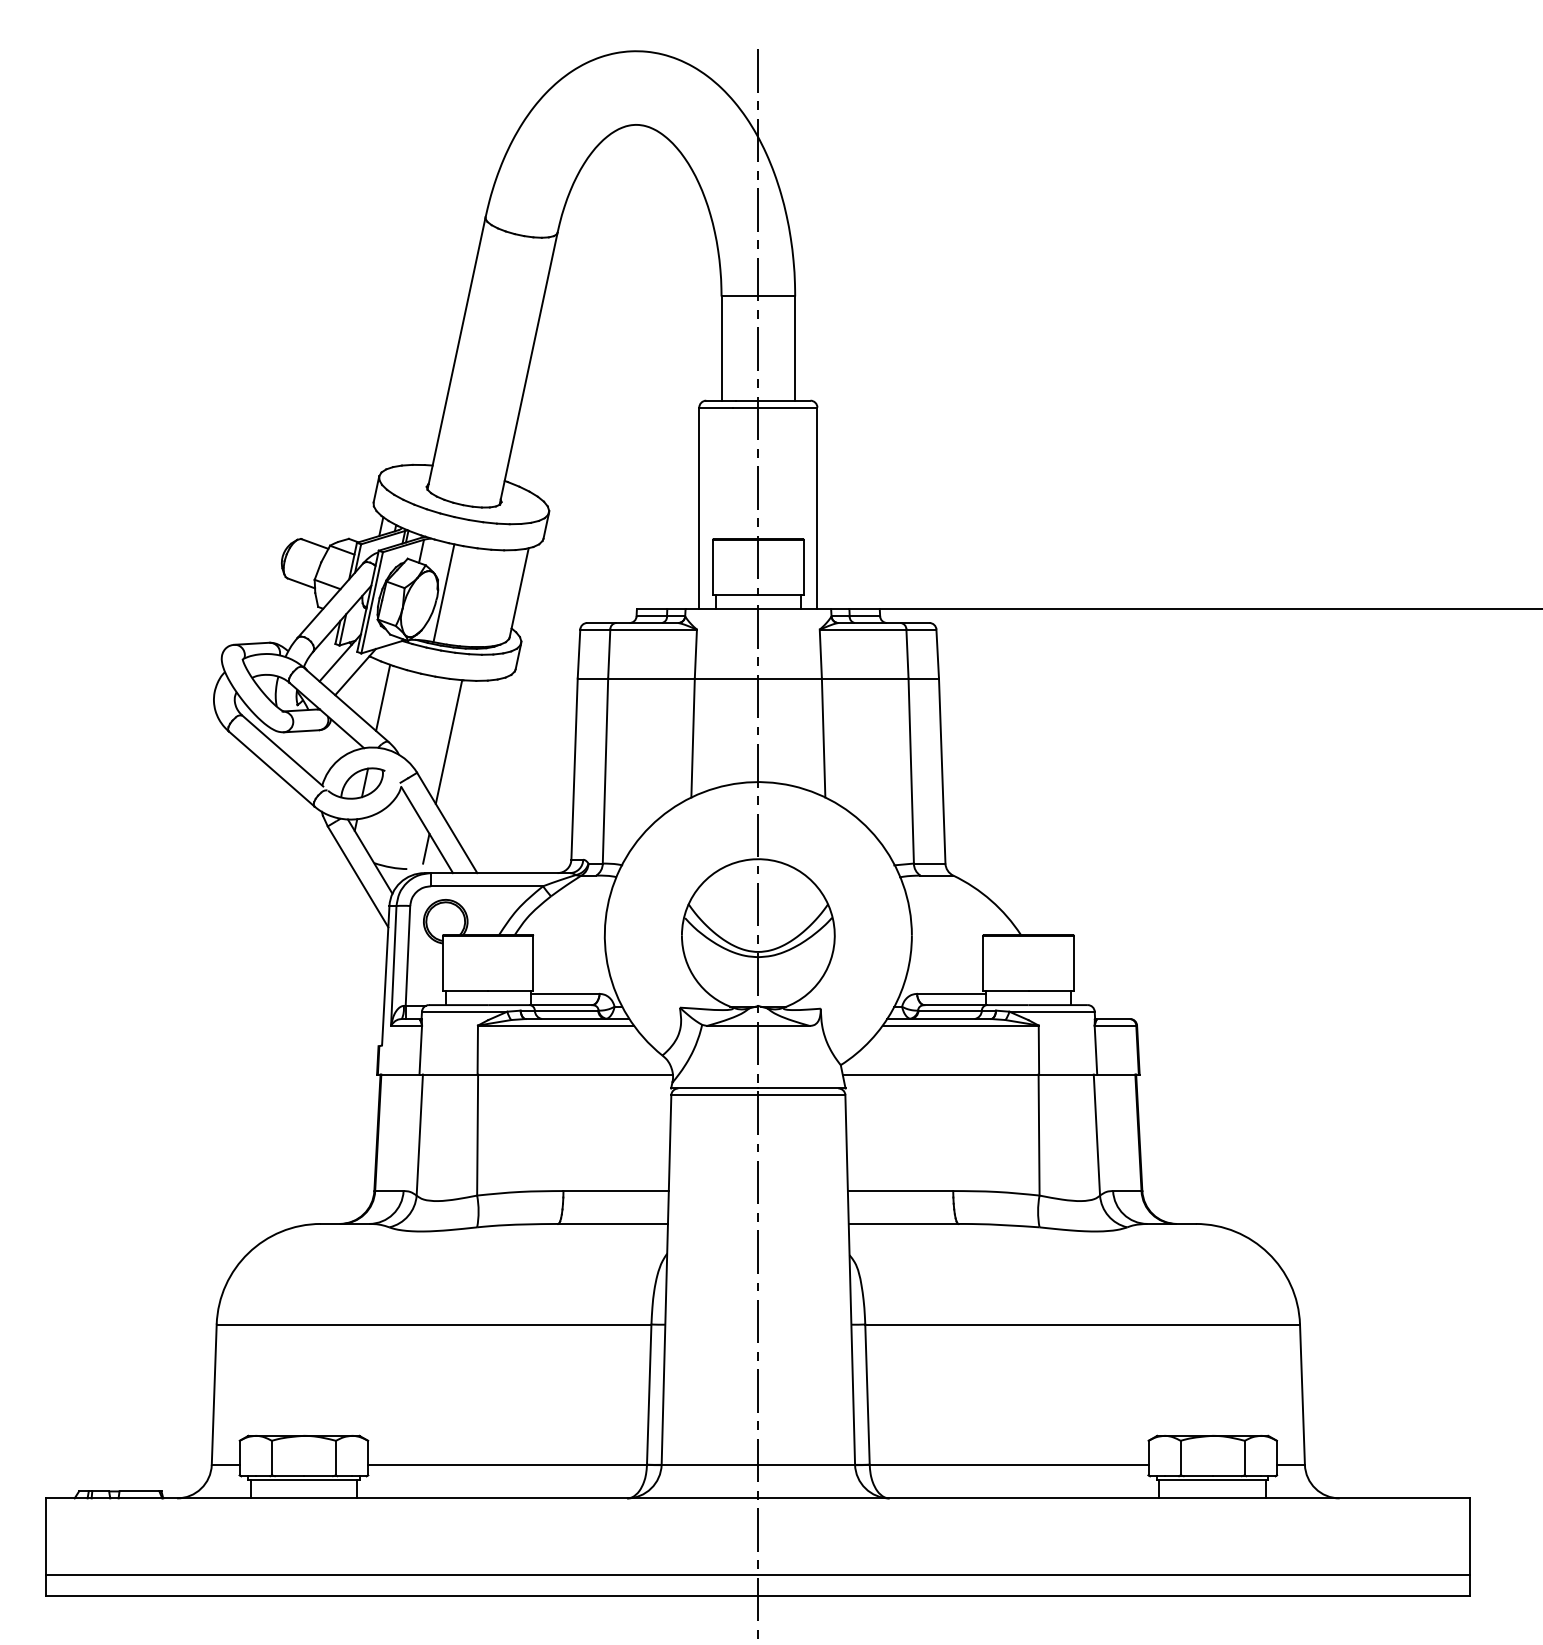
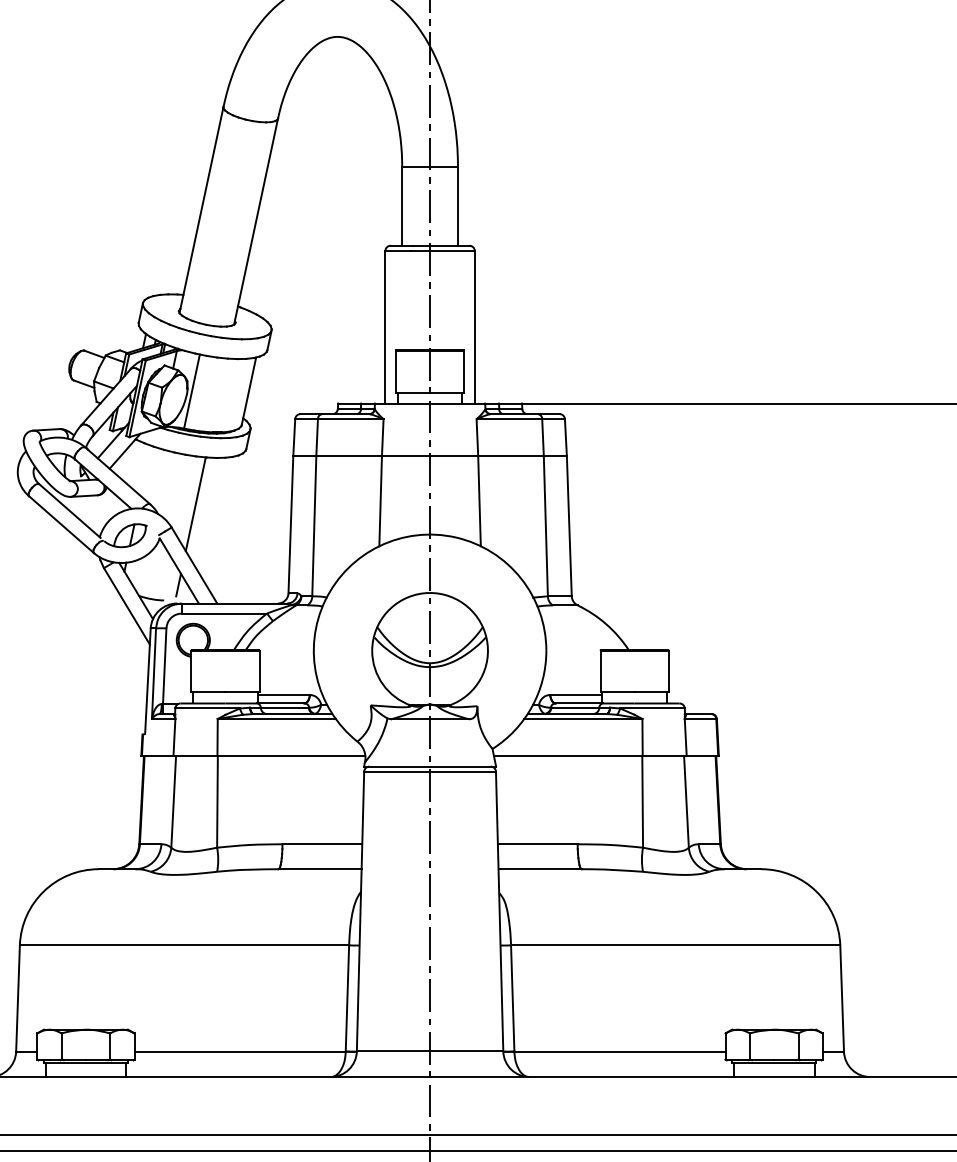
line: (383, 697) -> (146, 470), removed

